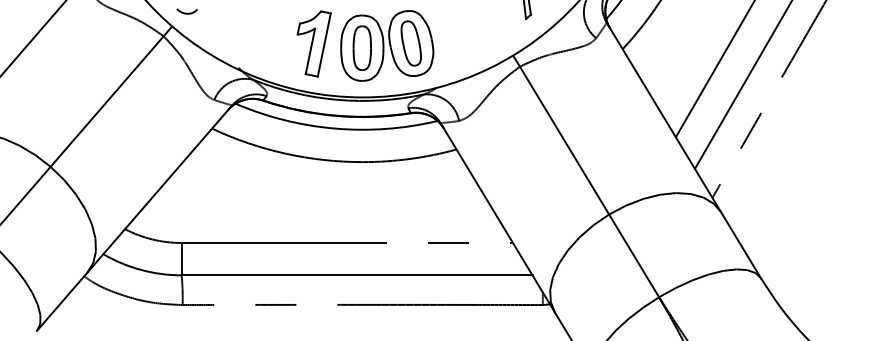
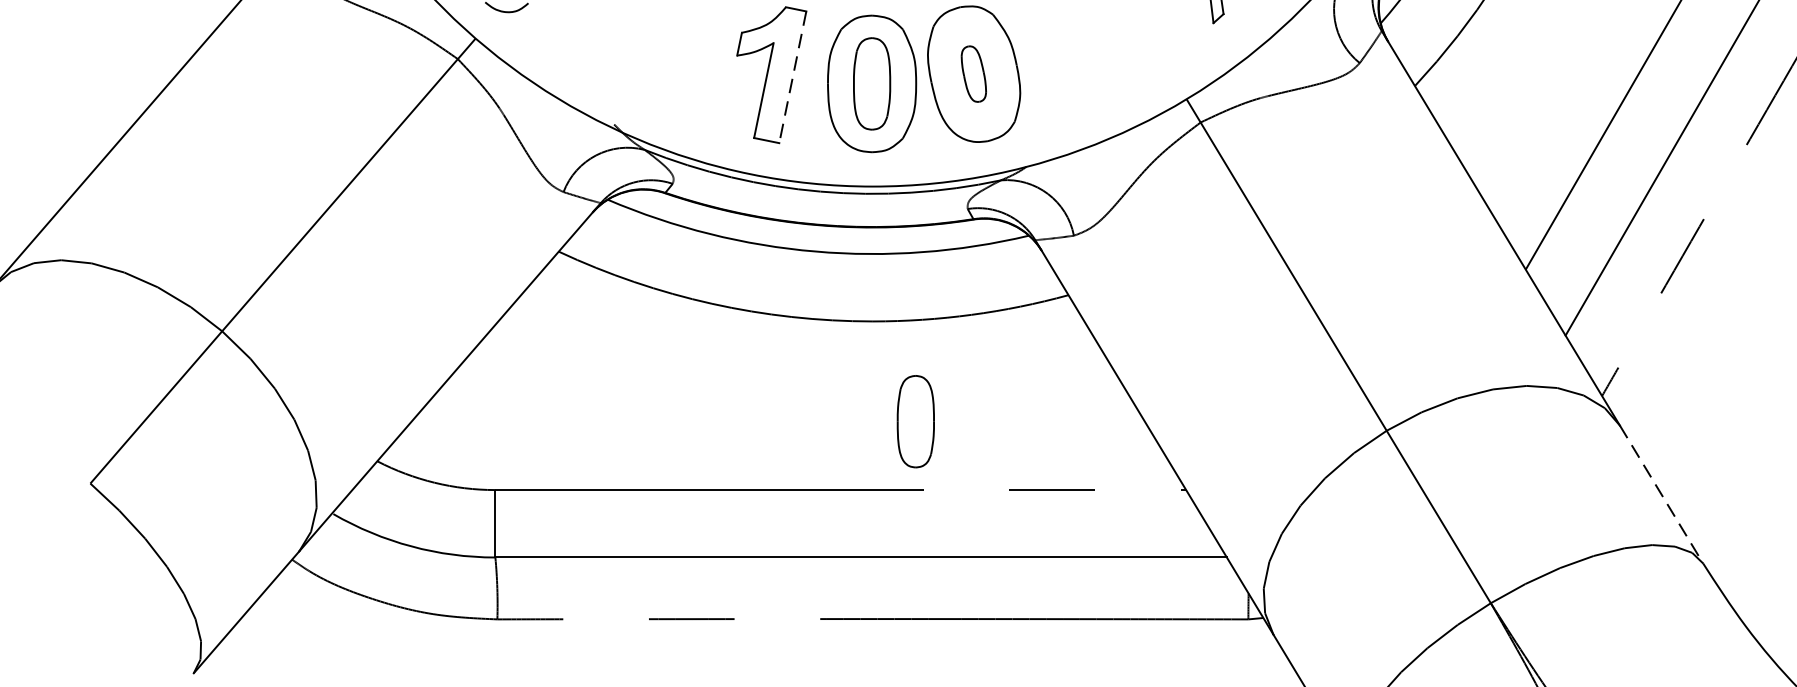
part: (410, 43) -> (972, 74), size x0.6
line: (324, 45) -> (793, 78), solid -> dashed
part: (382, 209) -> (914, 420), added
line: (740, 245) -> (1660, 495), solid -> dashed

